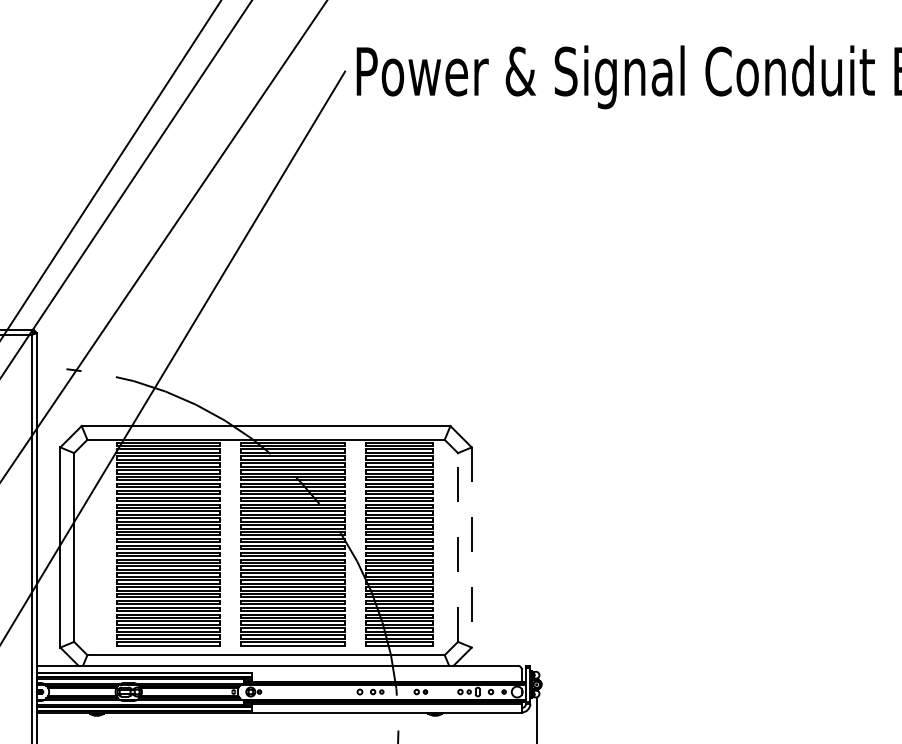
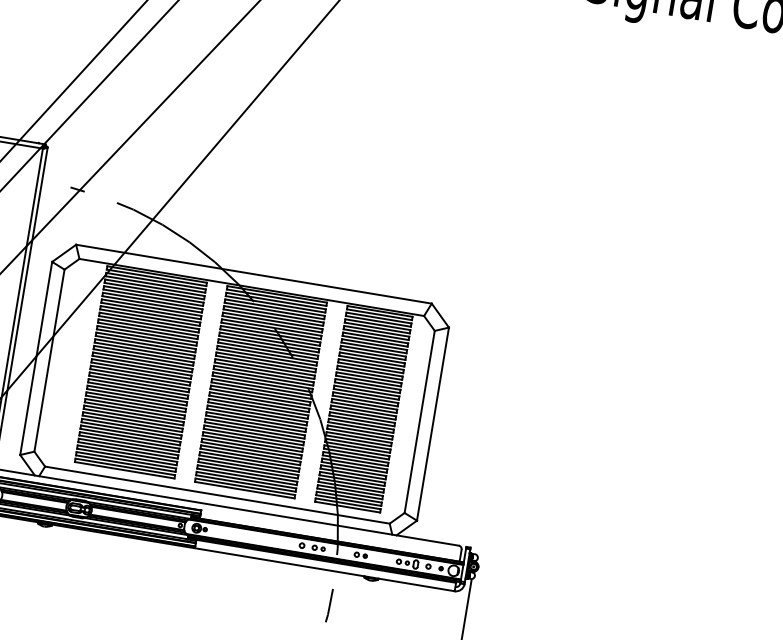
line: (458, 547) -> (420, 422), dashed -> solid
line: (471, 548) -> (432, 425), dashed -> solid

